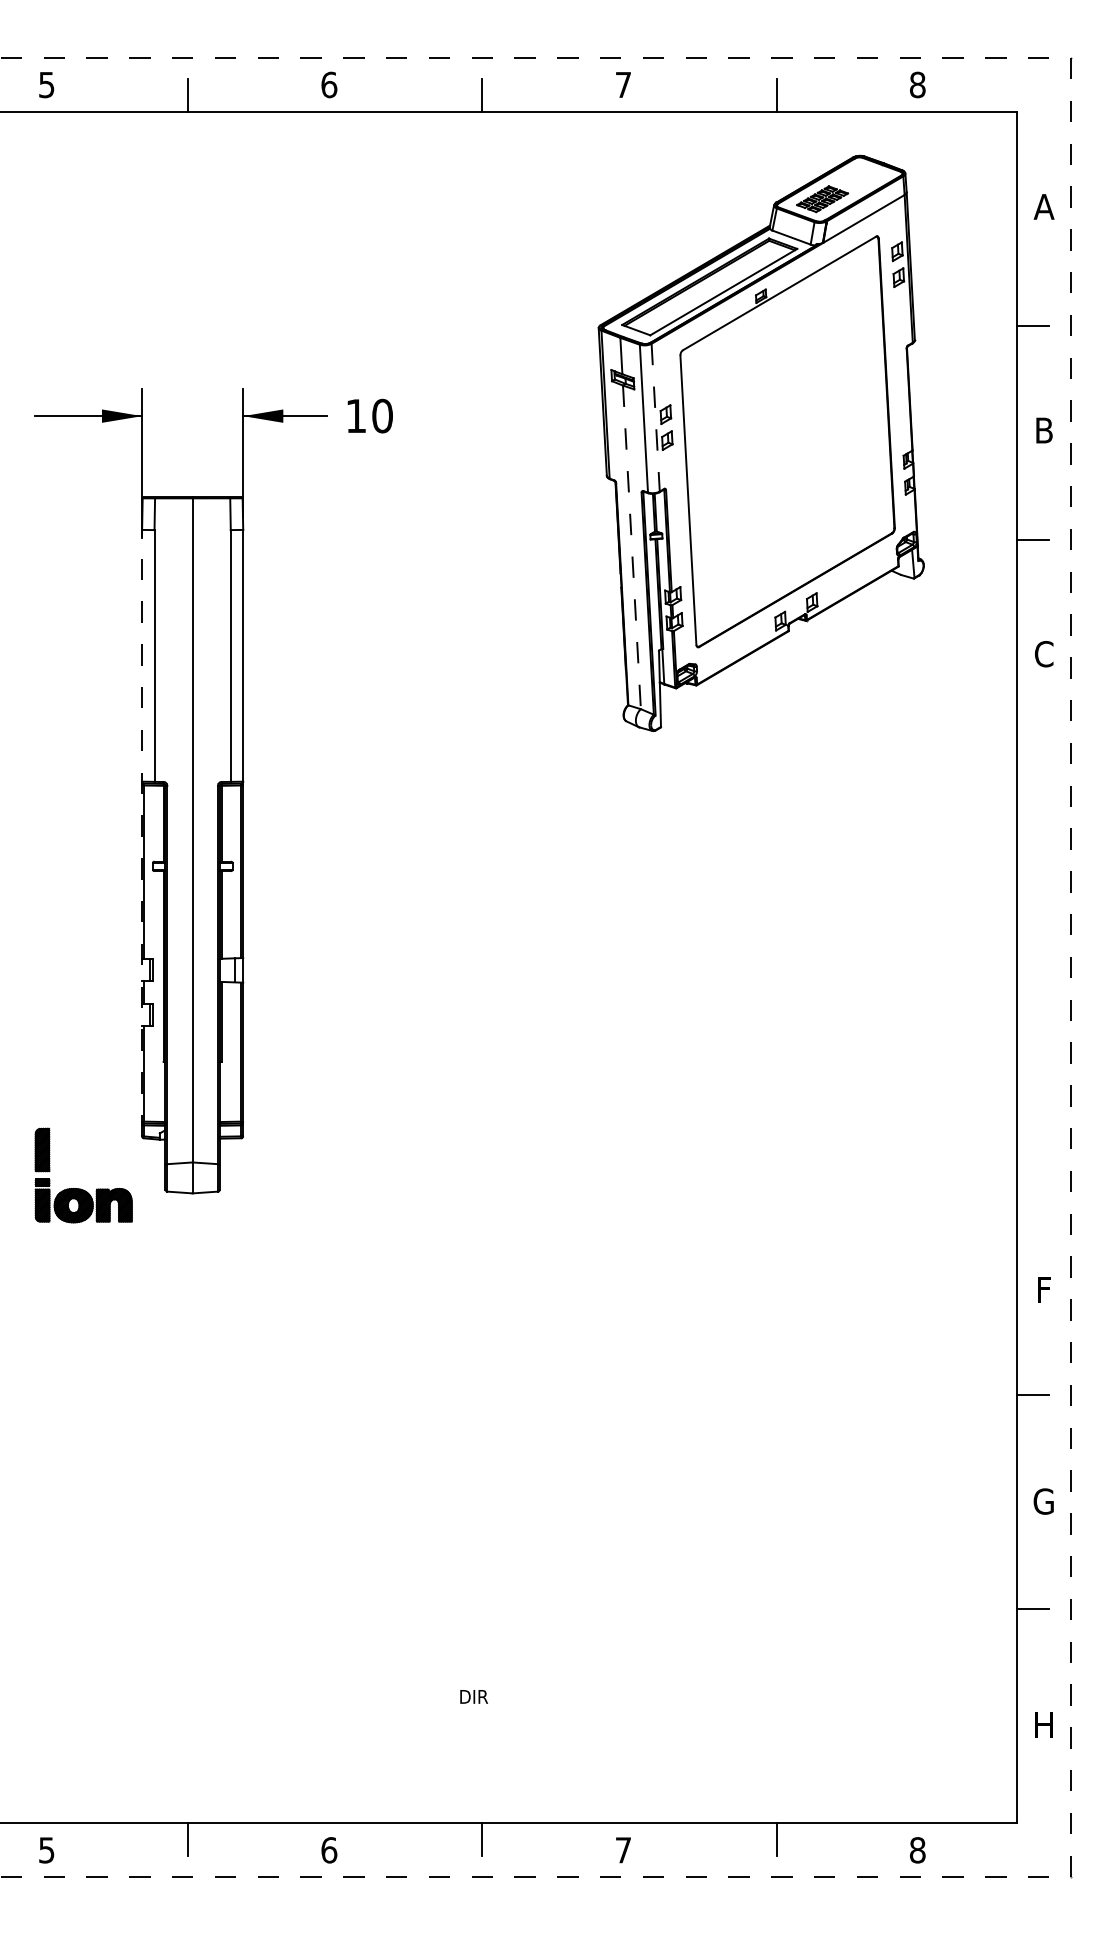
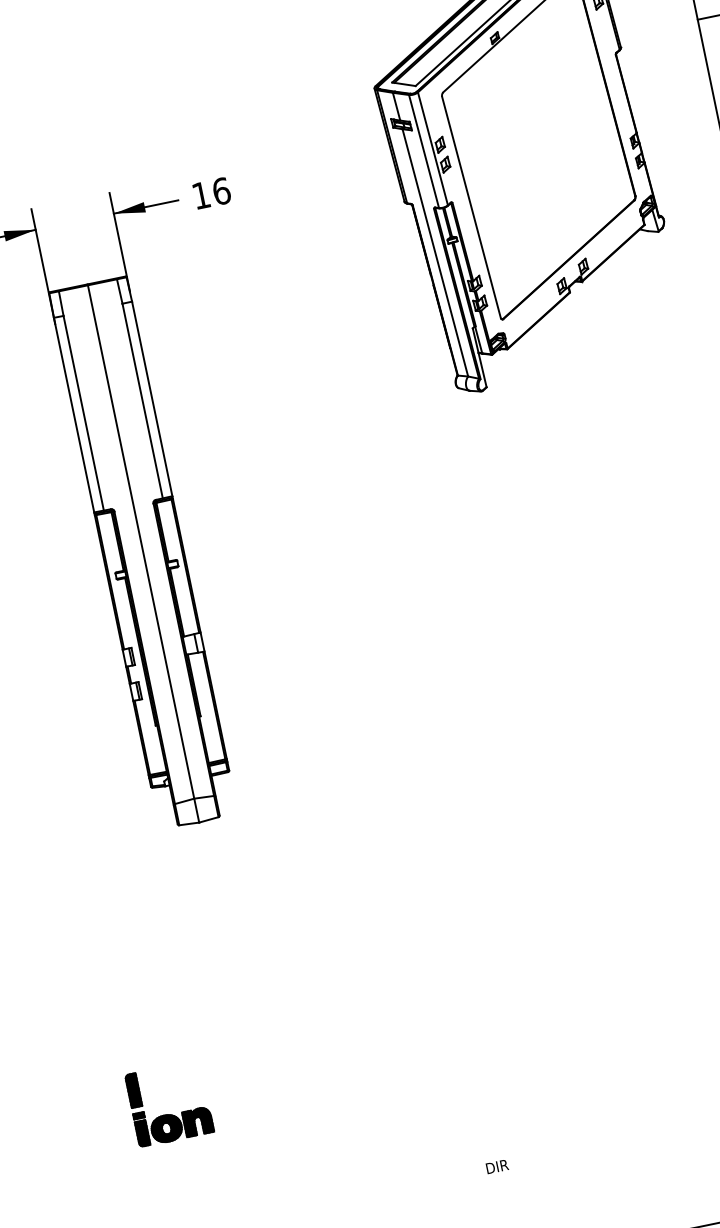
text: (382, 415) -> (221, 190), 10 -> 16
line: (655, 417) -> (432, 148), dashed -> solid
line: (631, 547) -> (435, 253), dashed -> solid
line: (142, 832) -> (102, 551), dashed -> solid
part: (80, 1188) -> (169, 1114), moved

